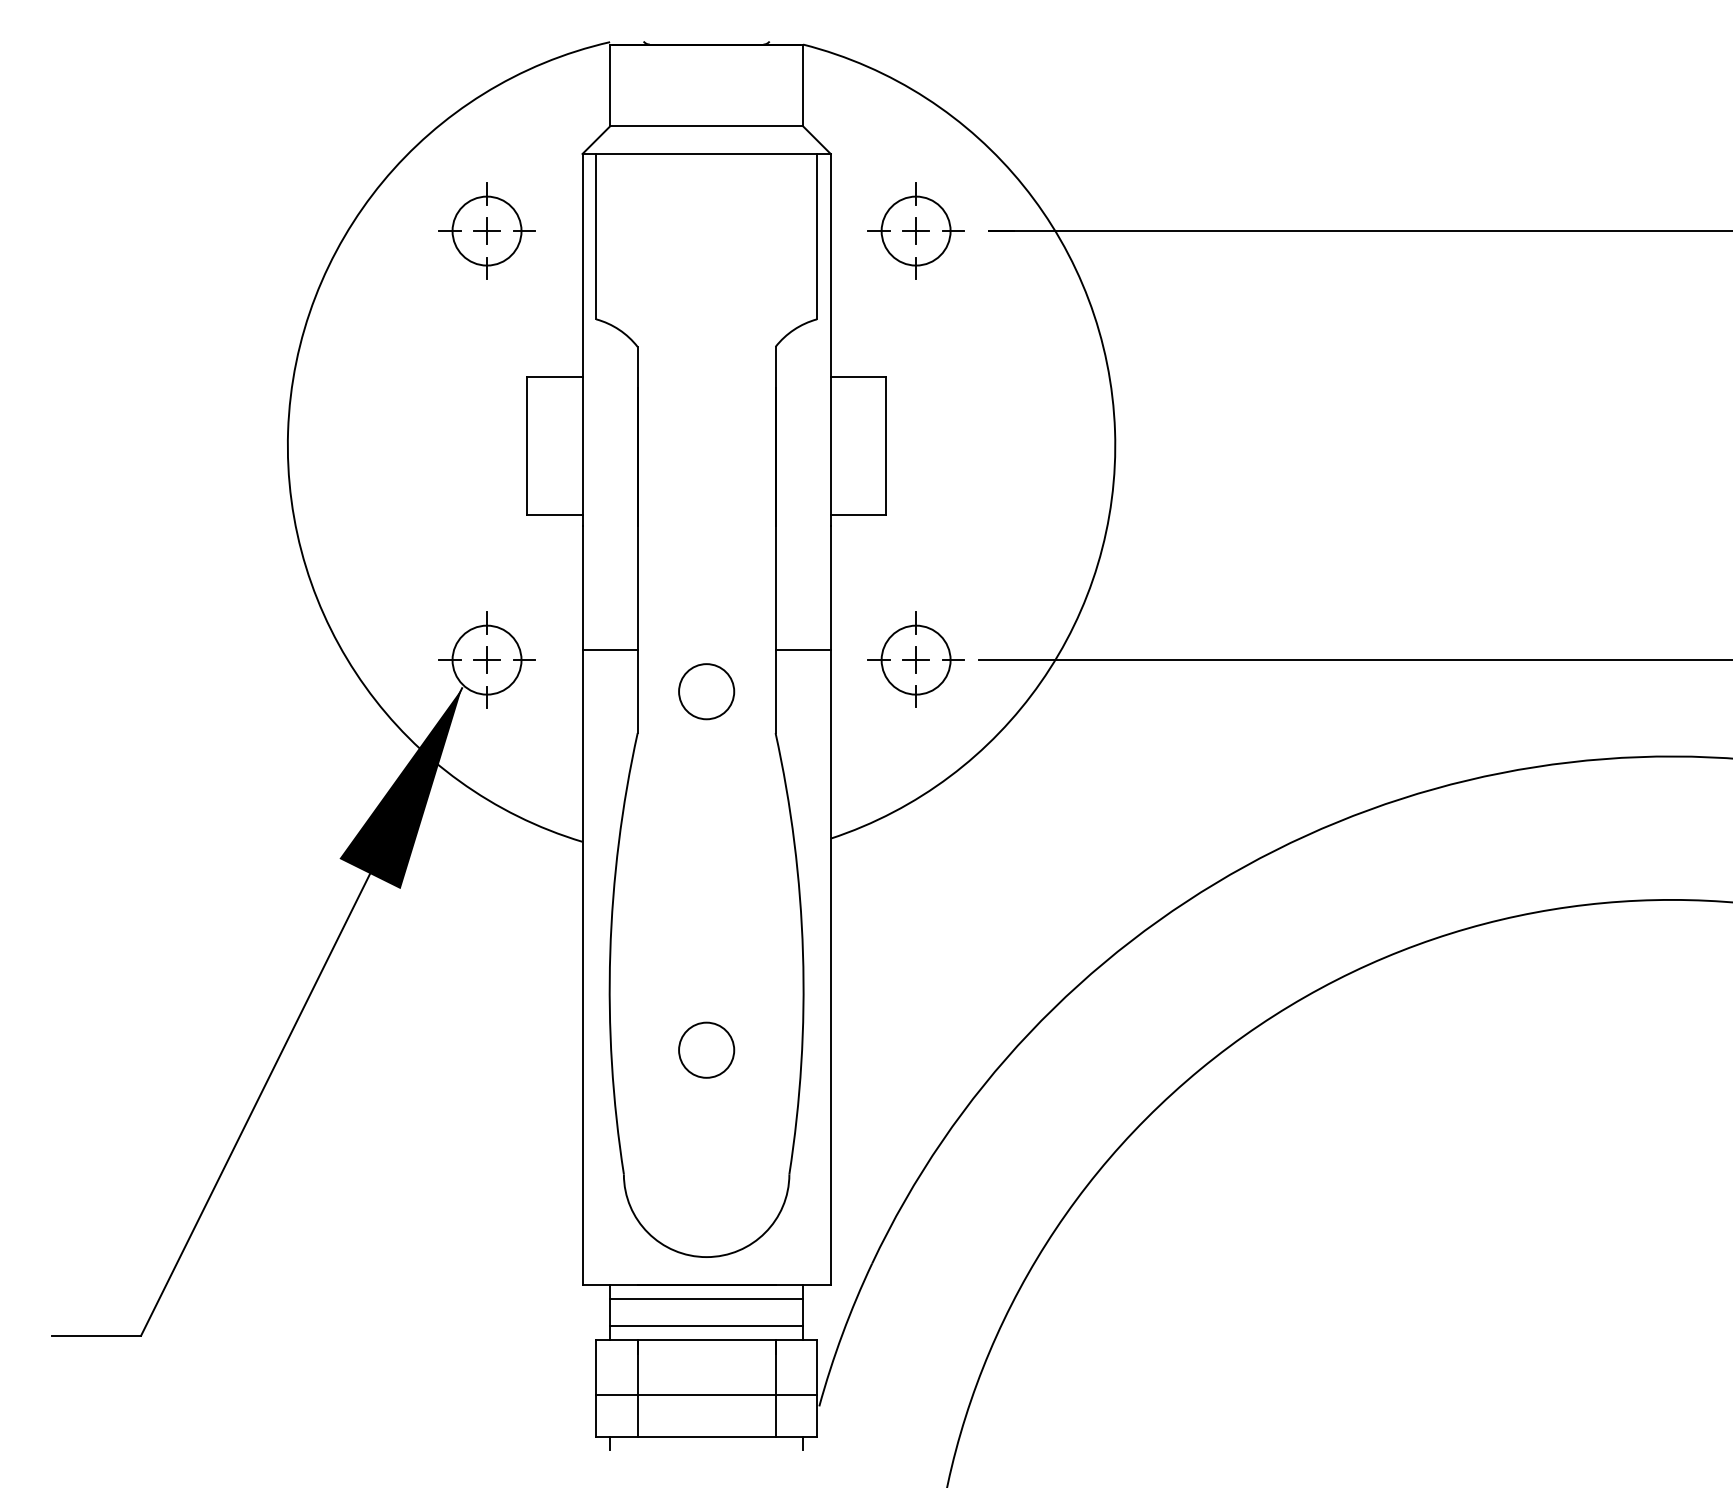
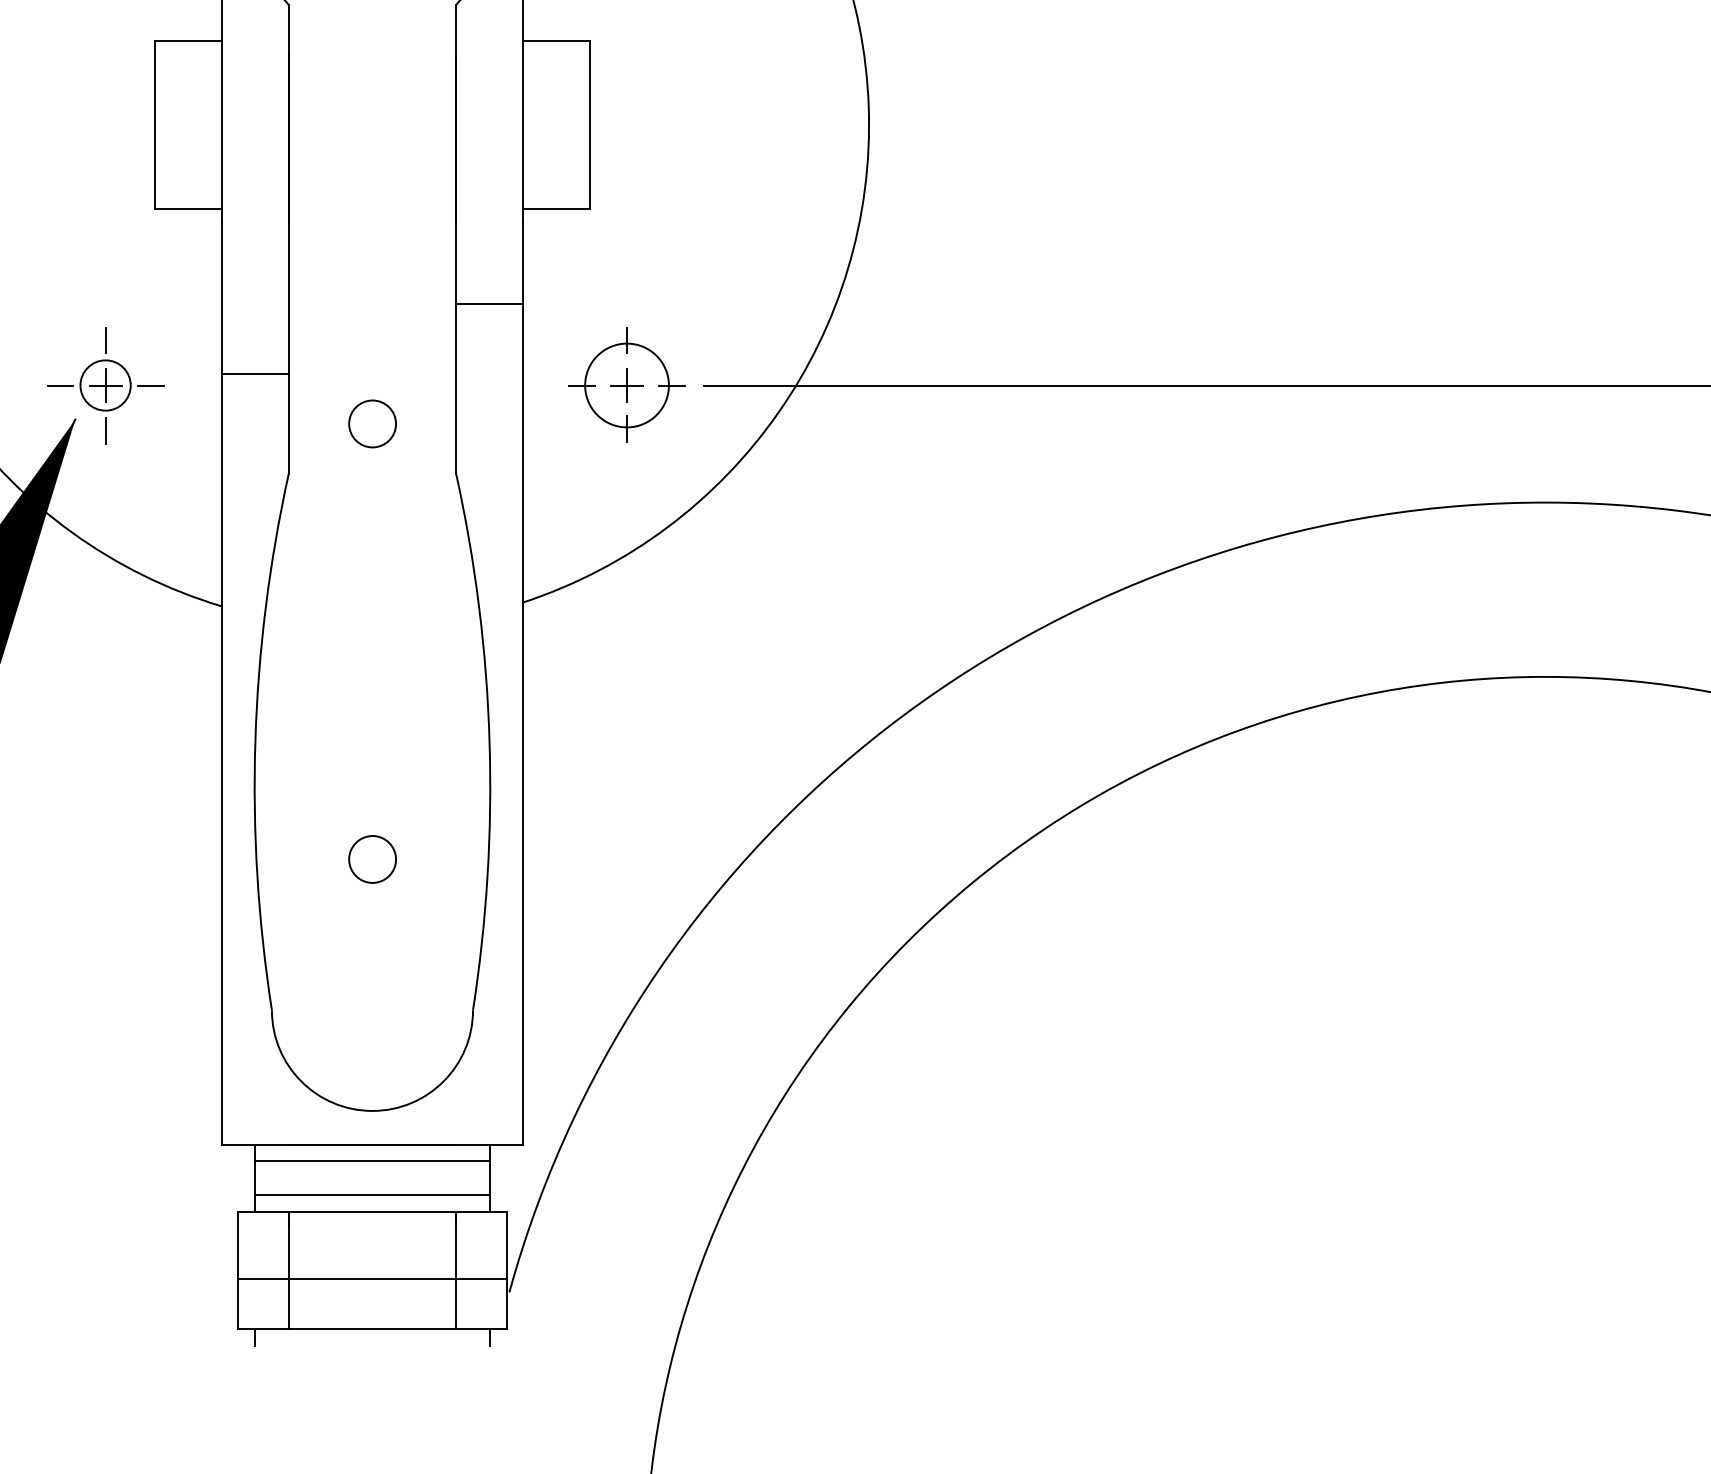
line: (802, 650) -> (488, 304), moved
circle: (486, 659) -> (104, 384), size x0.6
circle: (706, 691) -> (372, 423), size x0.7
circle: (706, 1049) -> (372, 858), size x0.7

